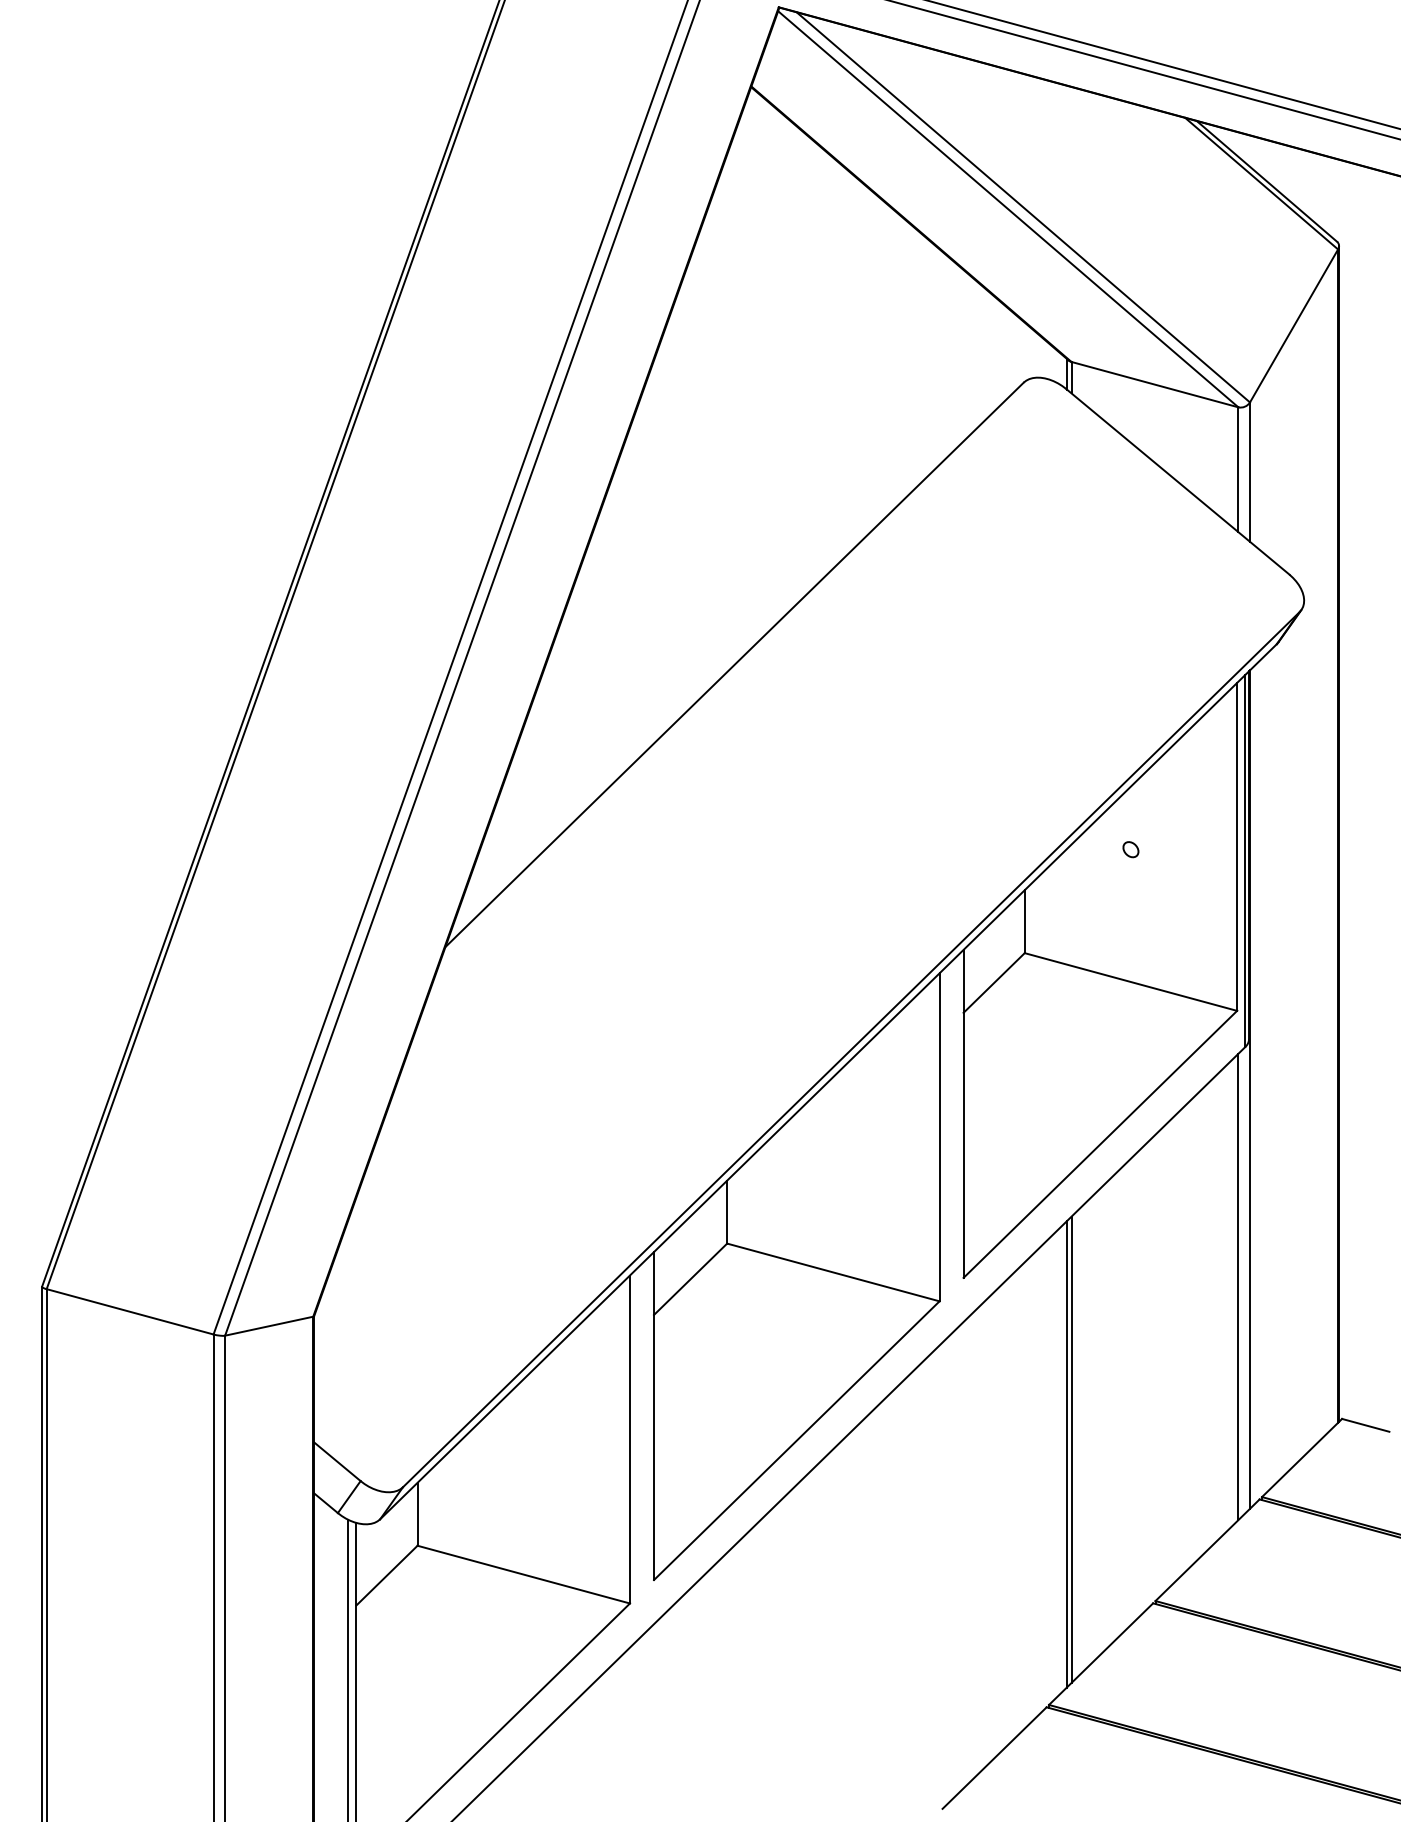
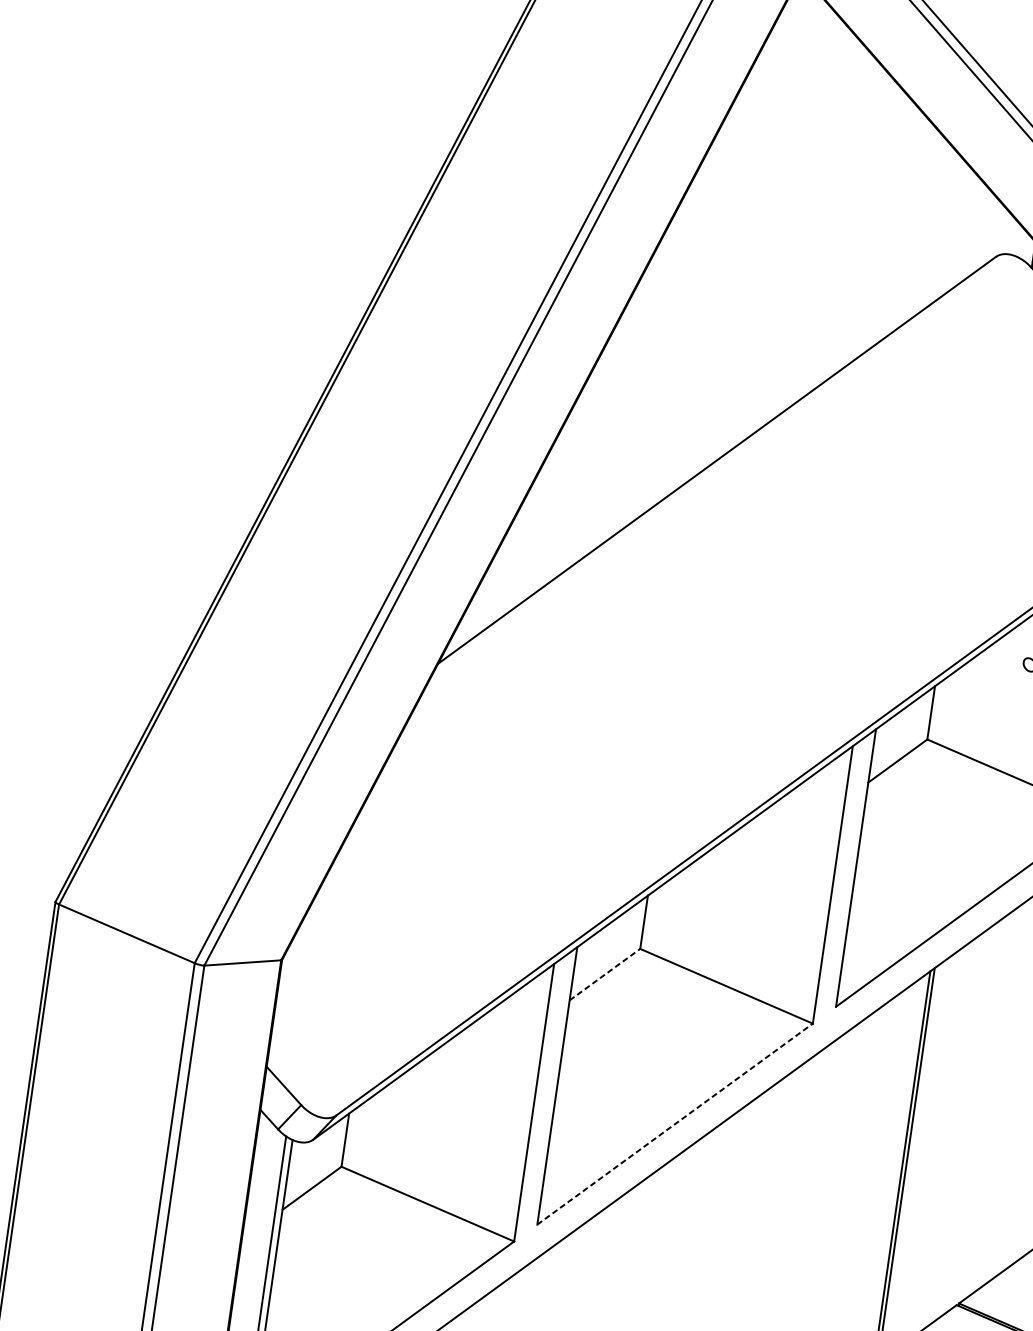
line: (690, 1278) -> (604, 973), solid -> dashed
line: (796, 1440) -> (674, 1123), solid -> dashed

